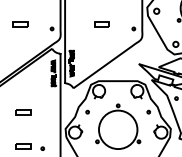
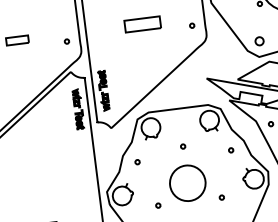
part: (101, 24) -> (141, 25), size x1.6
part: (23, 112) -> (39, 175), removed
circle: (118, 129) -> (188, 182), size x0.6

